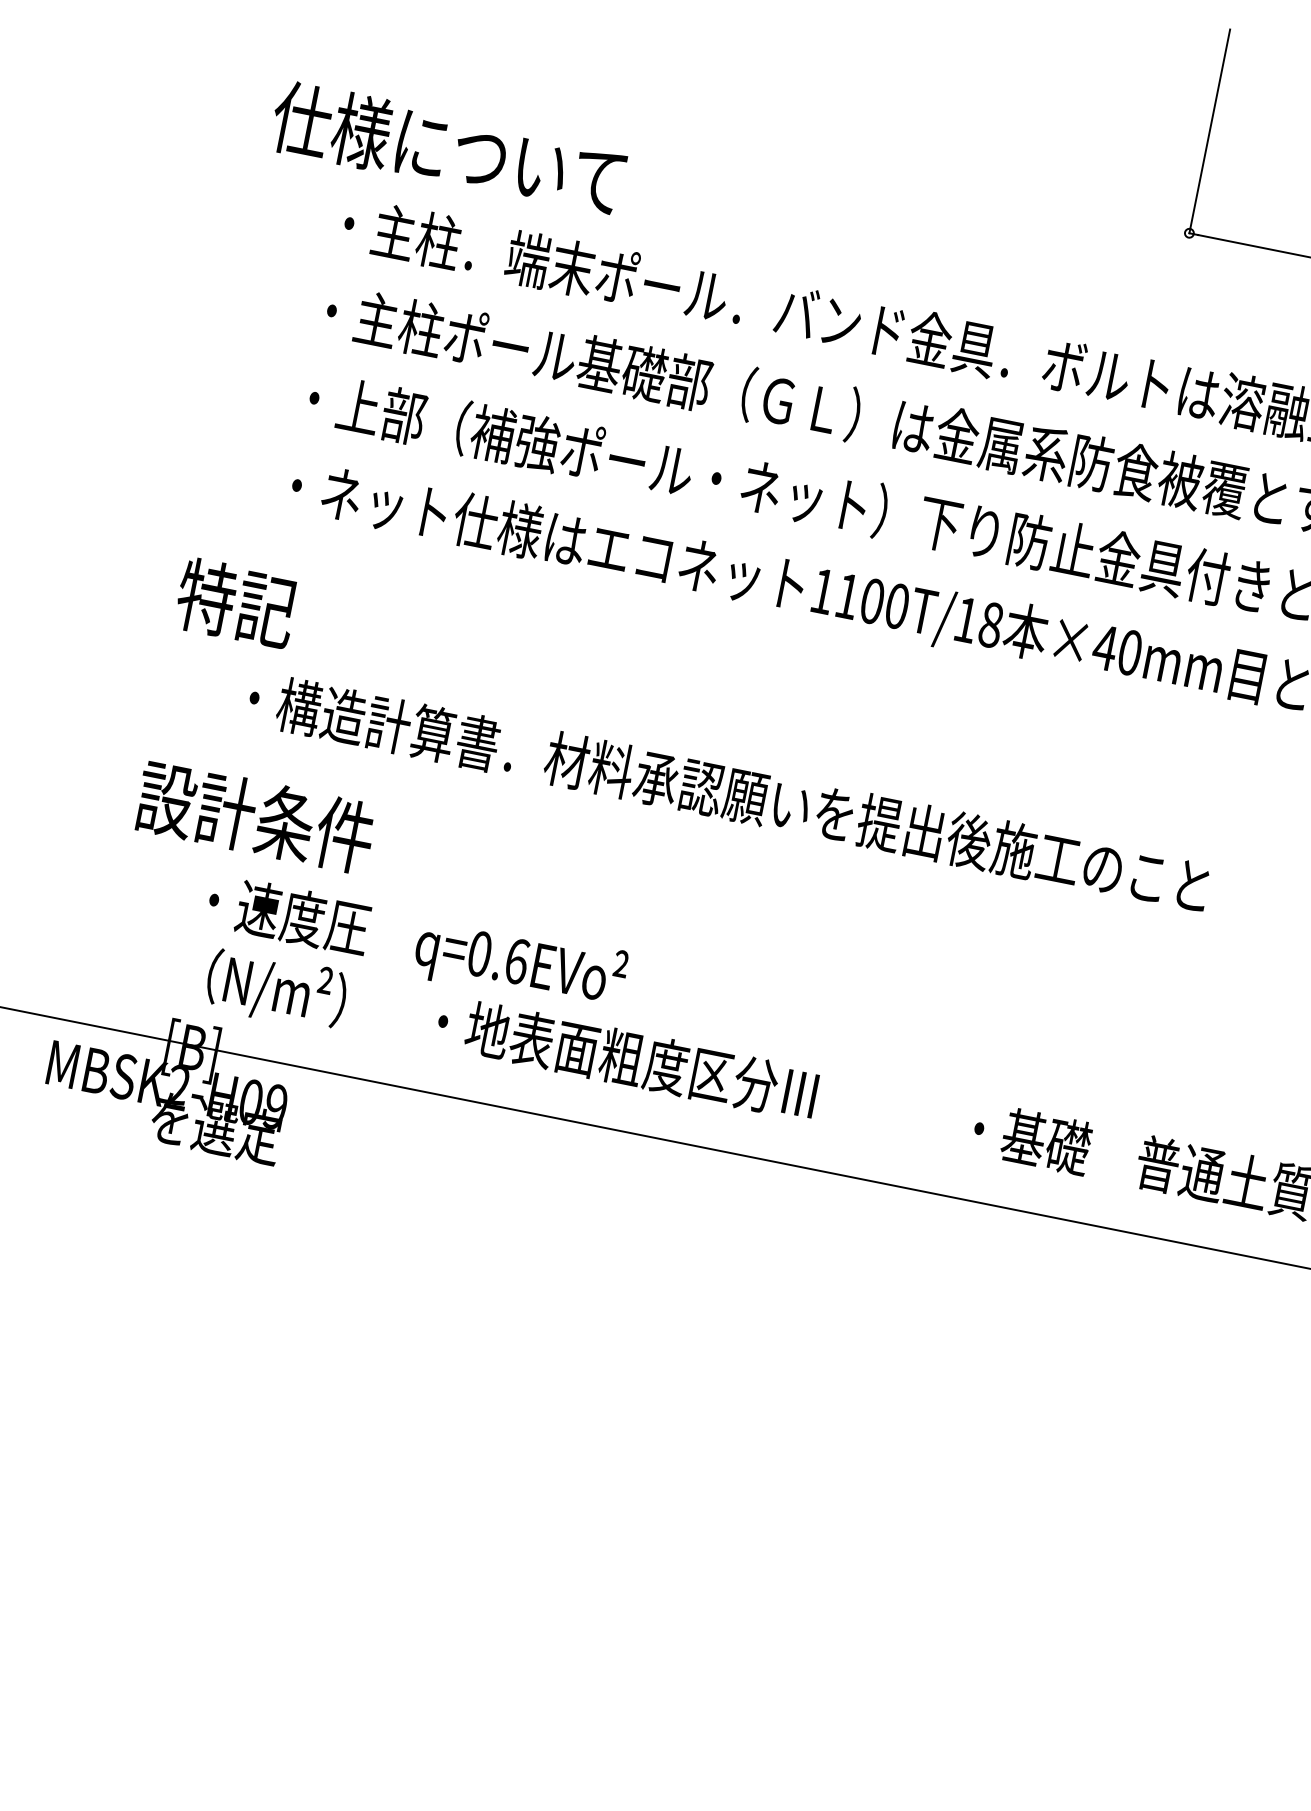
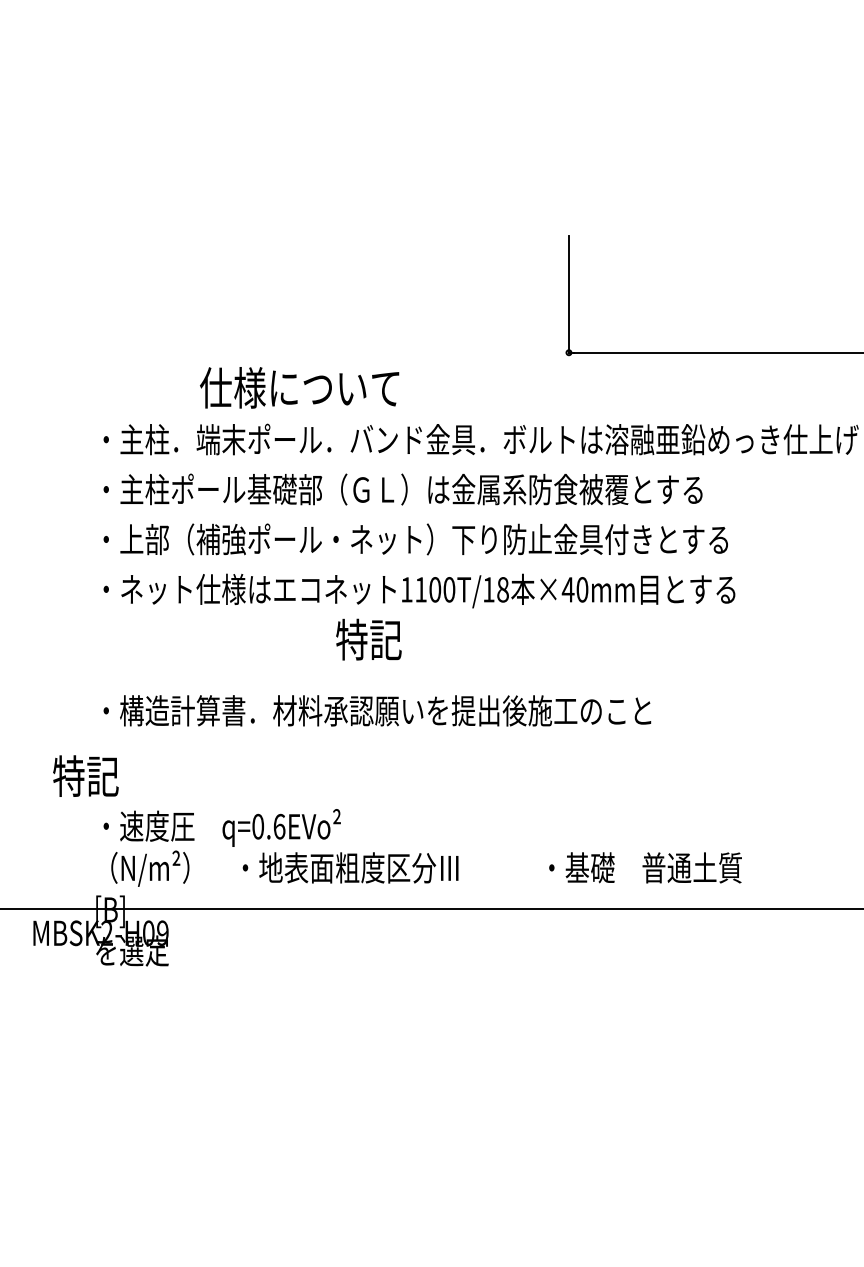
text: (448, 148) -> (299, 387), moved
text: (235, 602) -> (368, 639), moved
text: (255, 815) -> (119, 775), 設計条件 -> 特記

